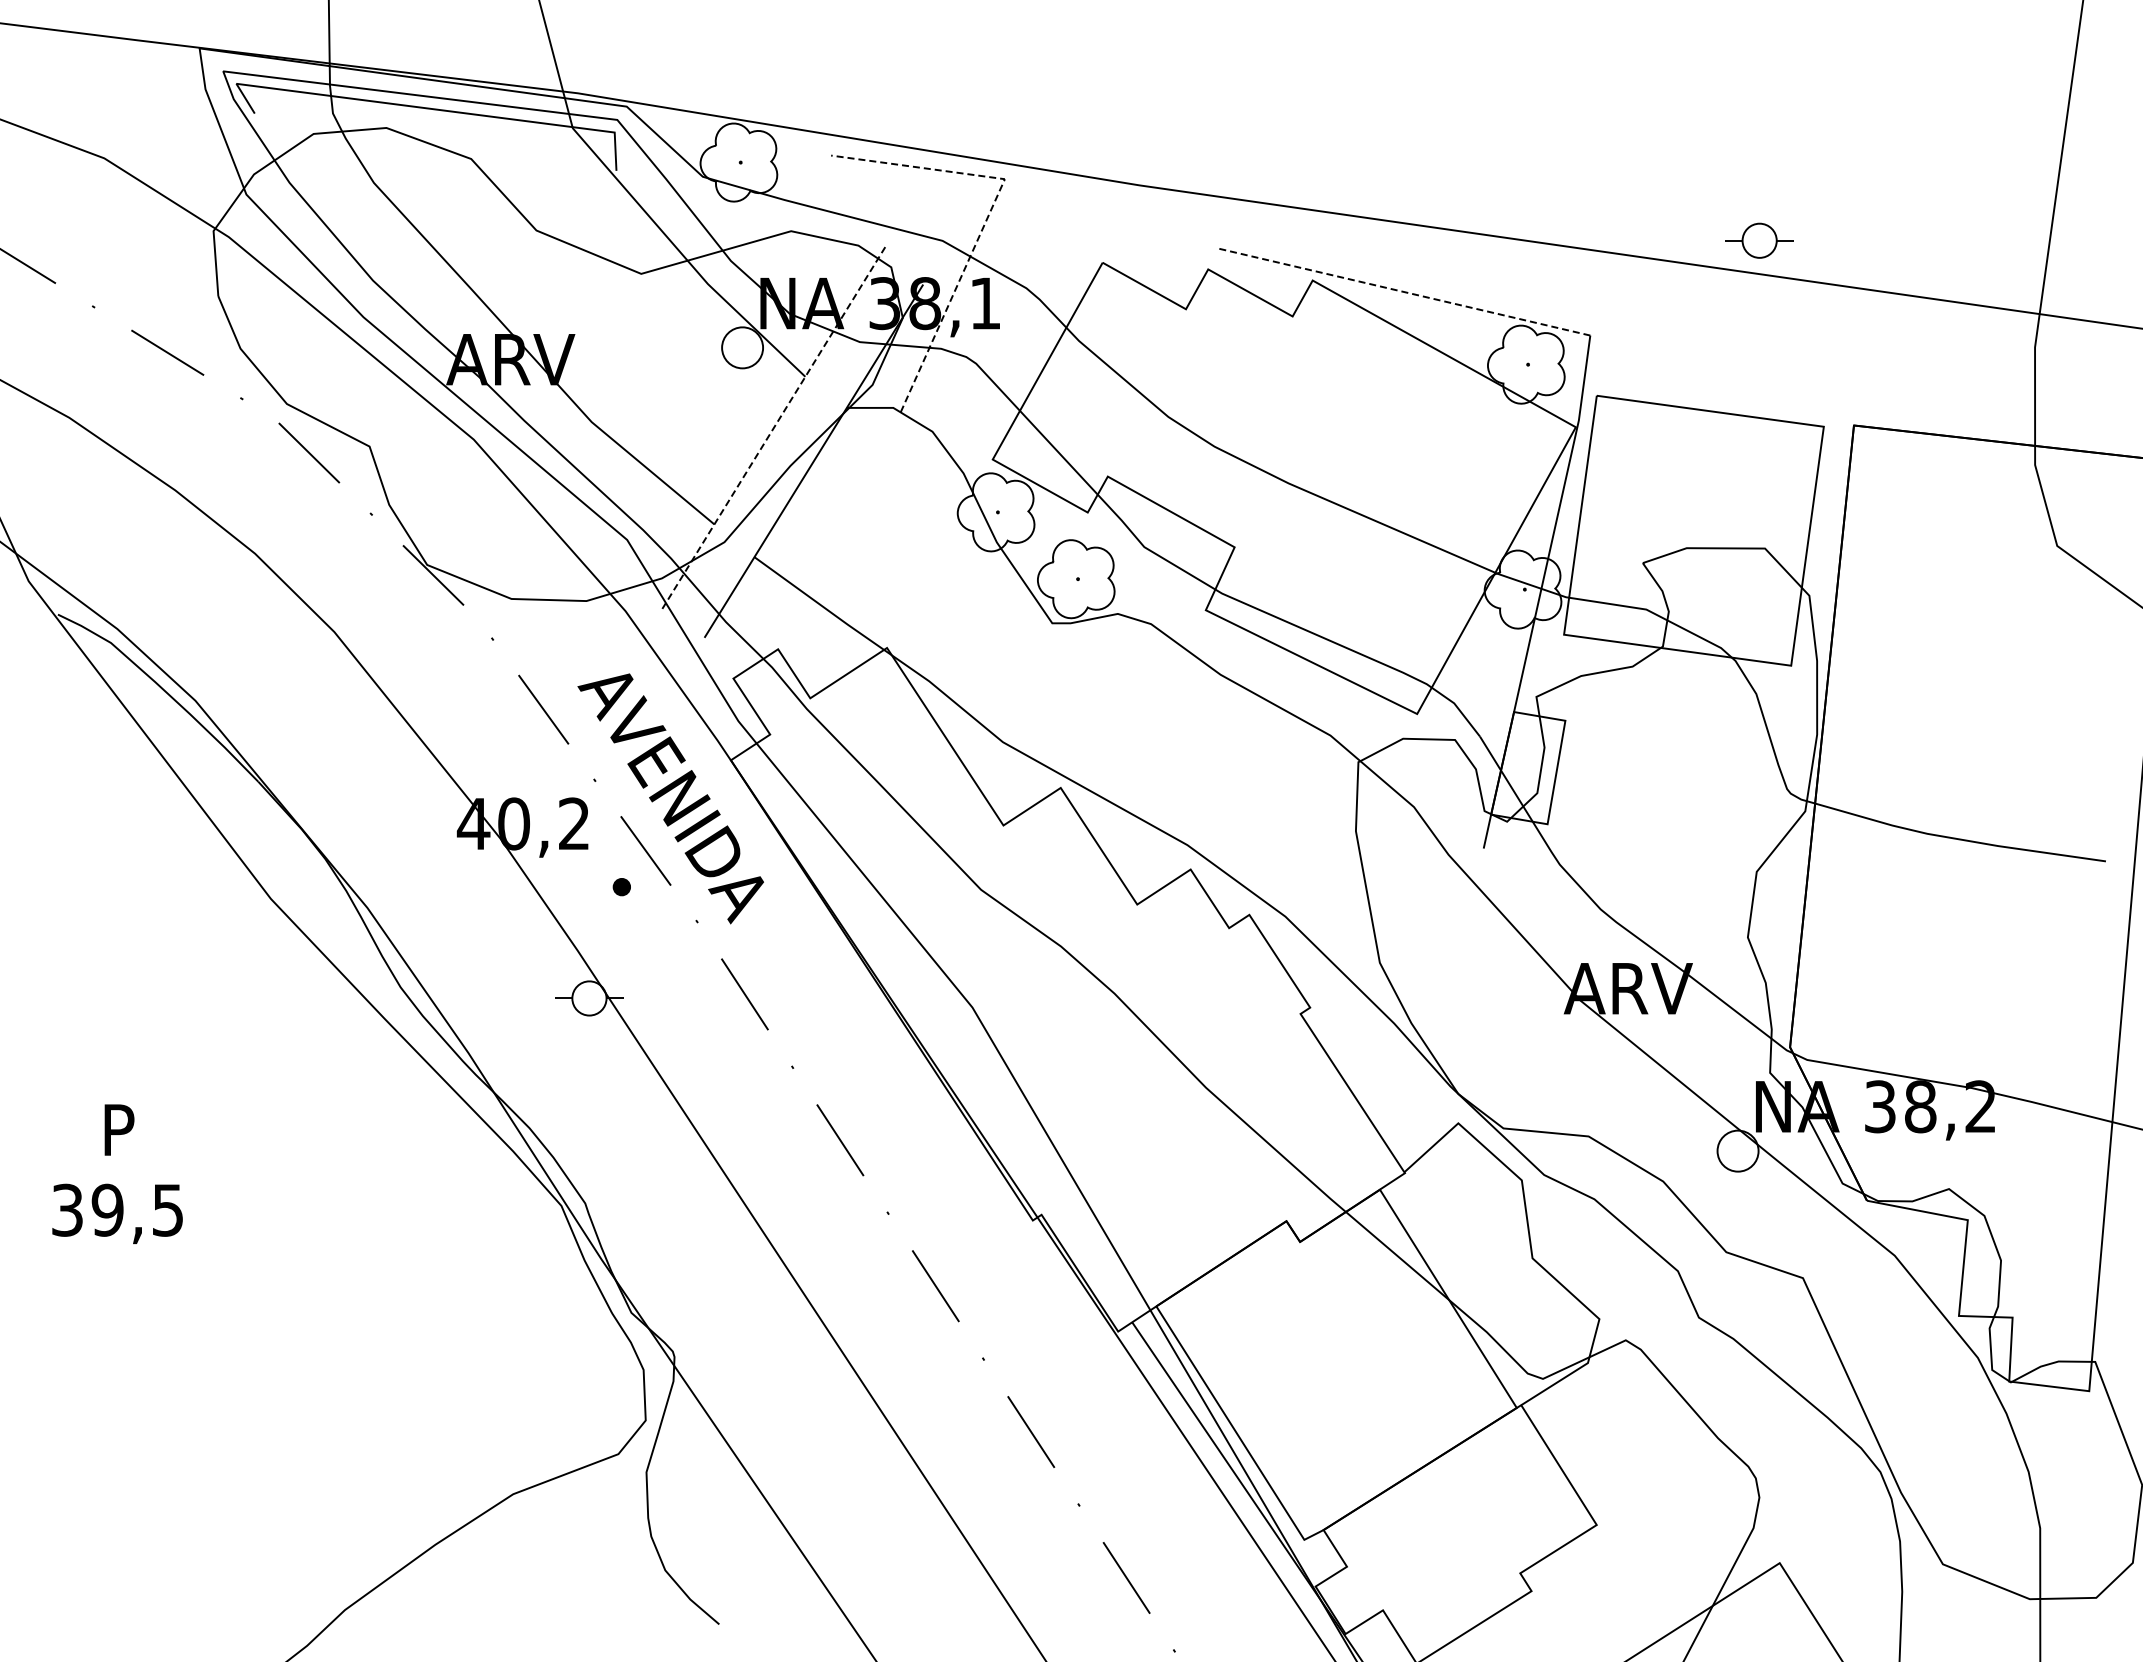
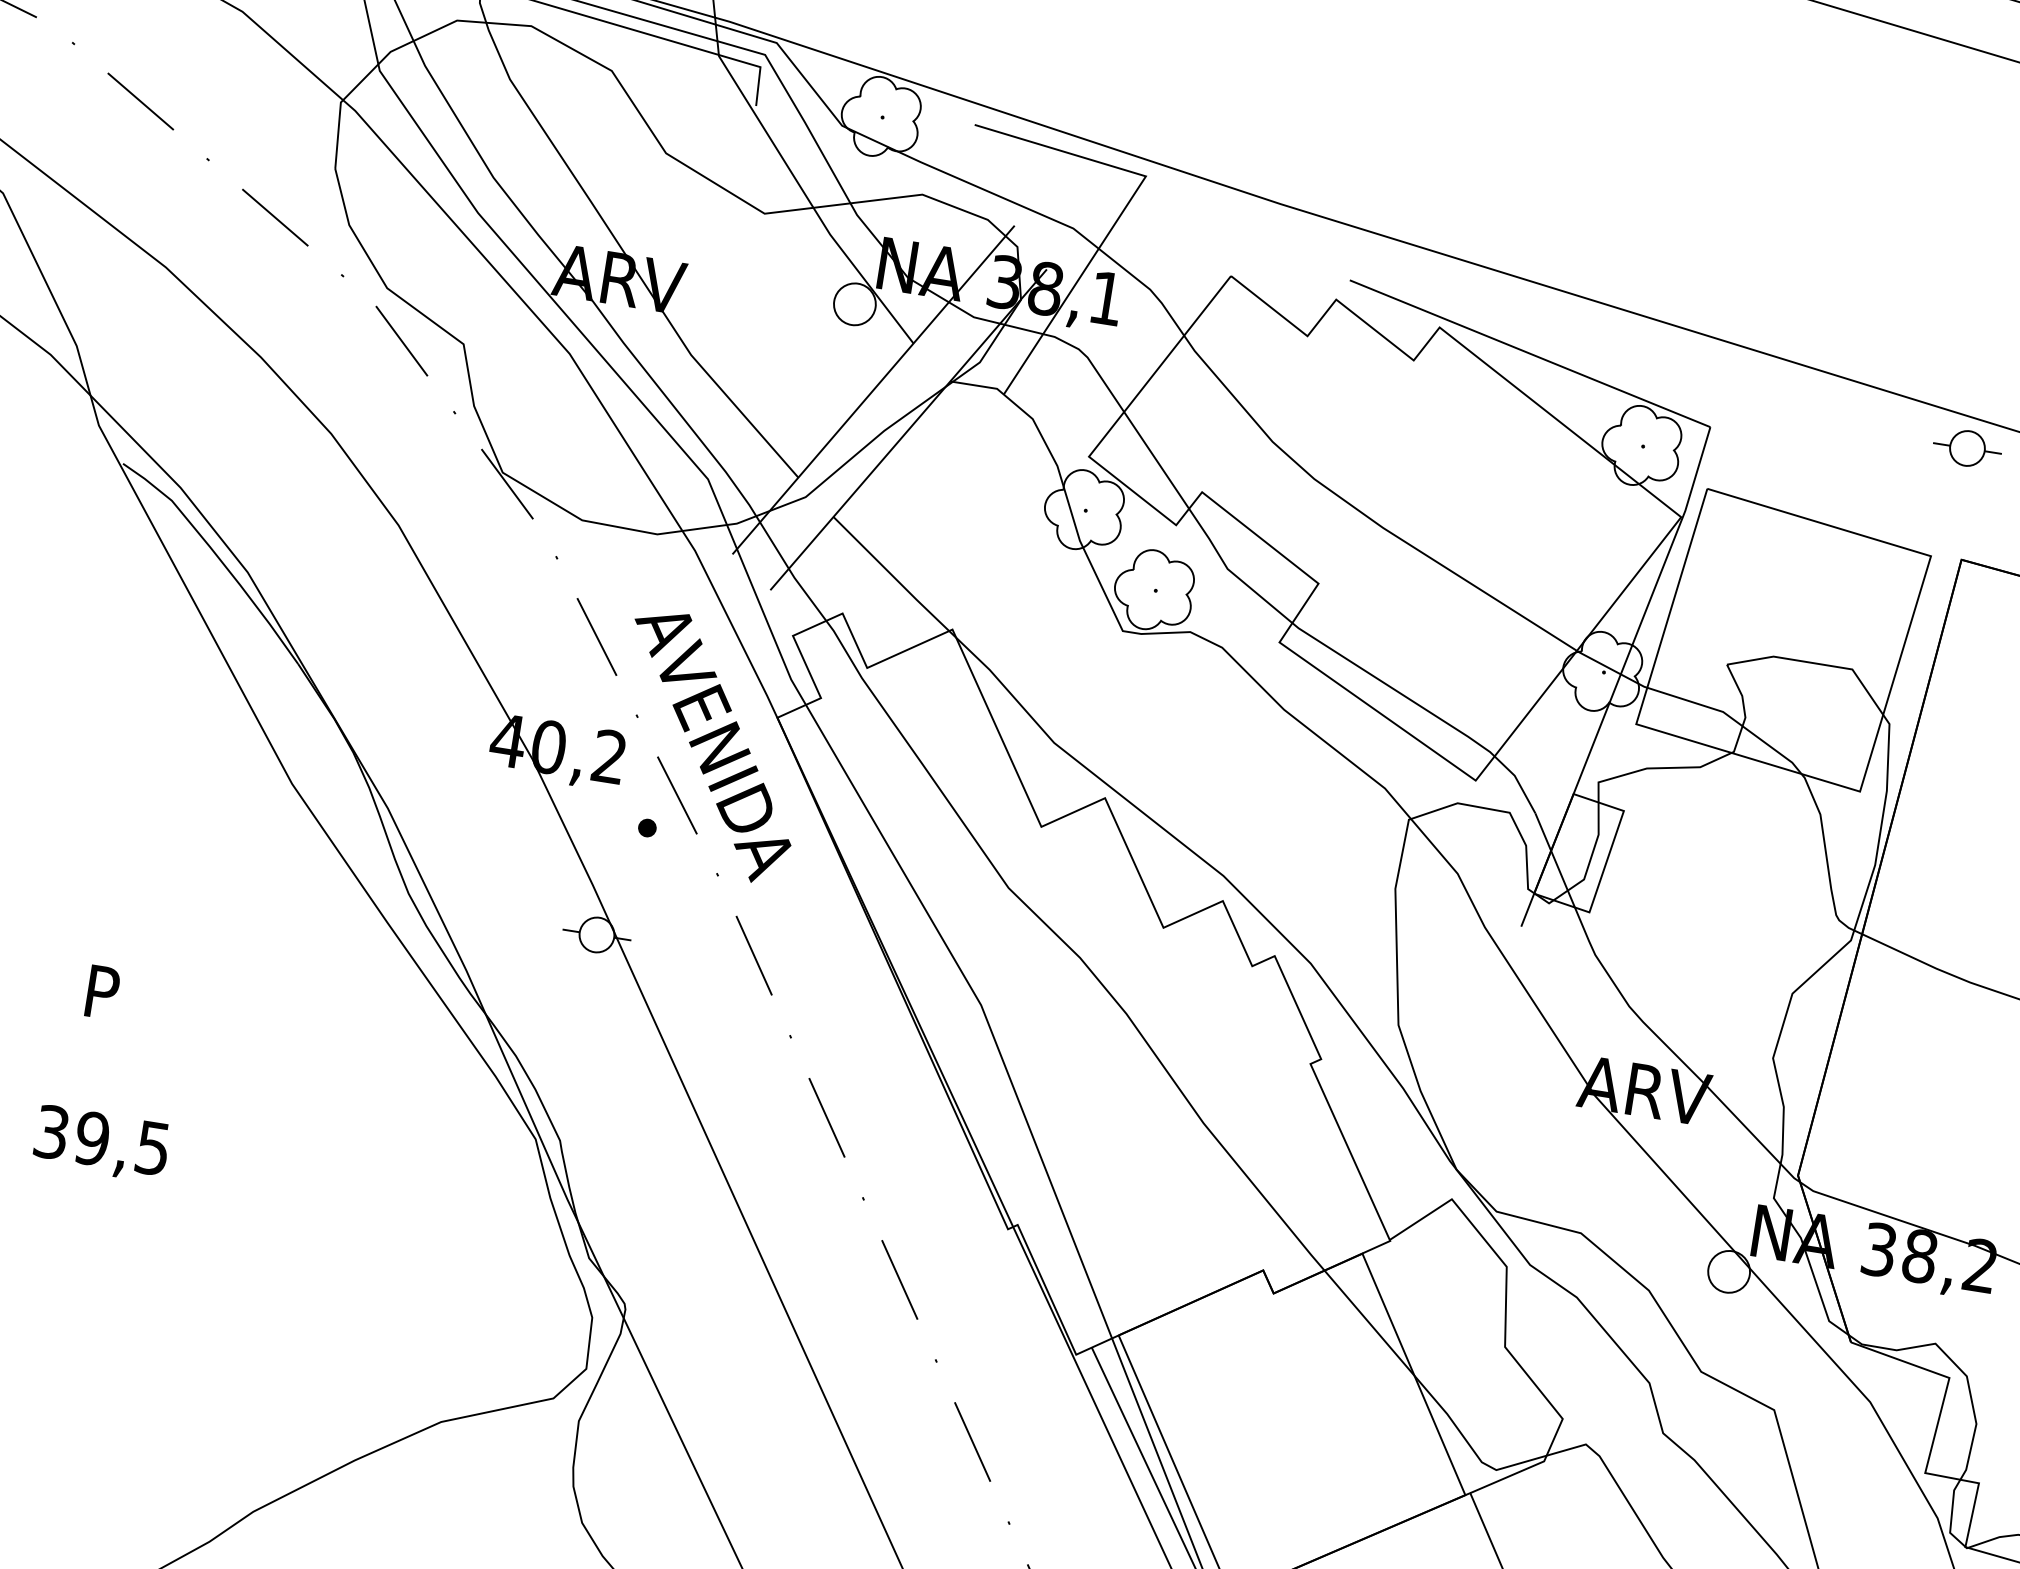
line: (989, 214) -> (1124, 209), dashed -> solid
part: (1759, 240) -> (1967, 448), moved
line: (1404, 292) -> (1530, 354), dashed -> solid
line: (773, 428) -> (873, 390), dashed -> solid
text: (117, 1213) -> (101, 1143), moved

